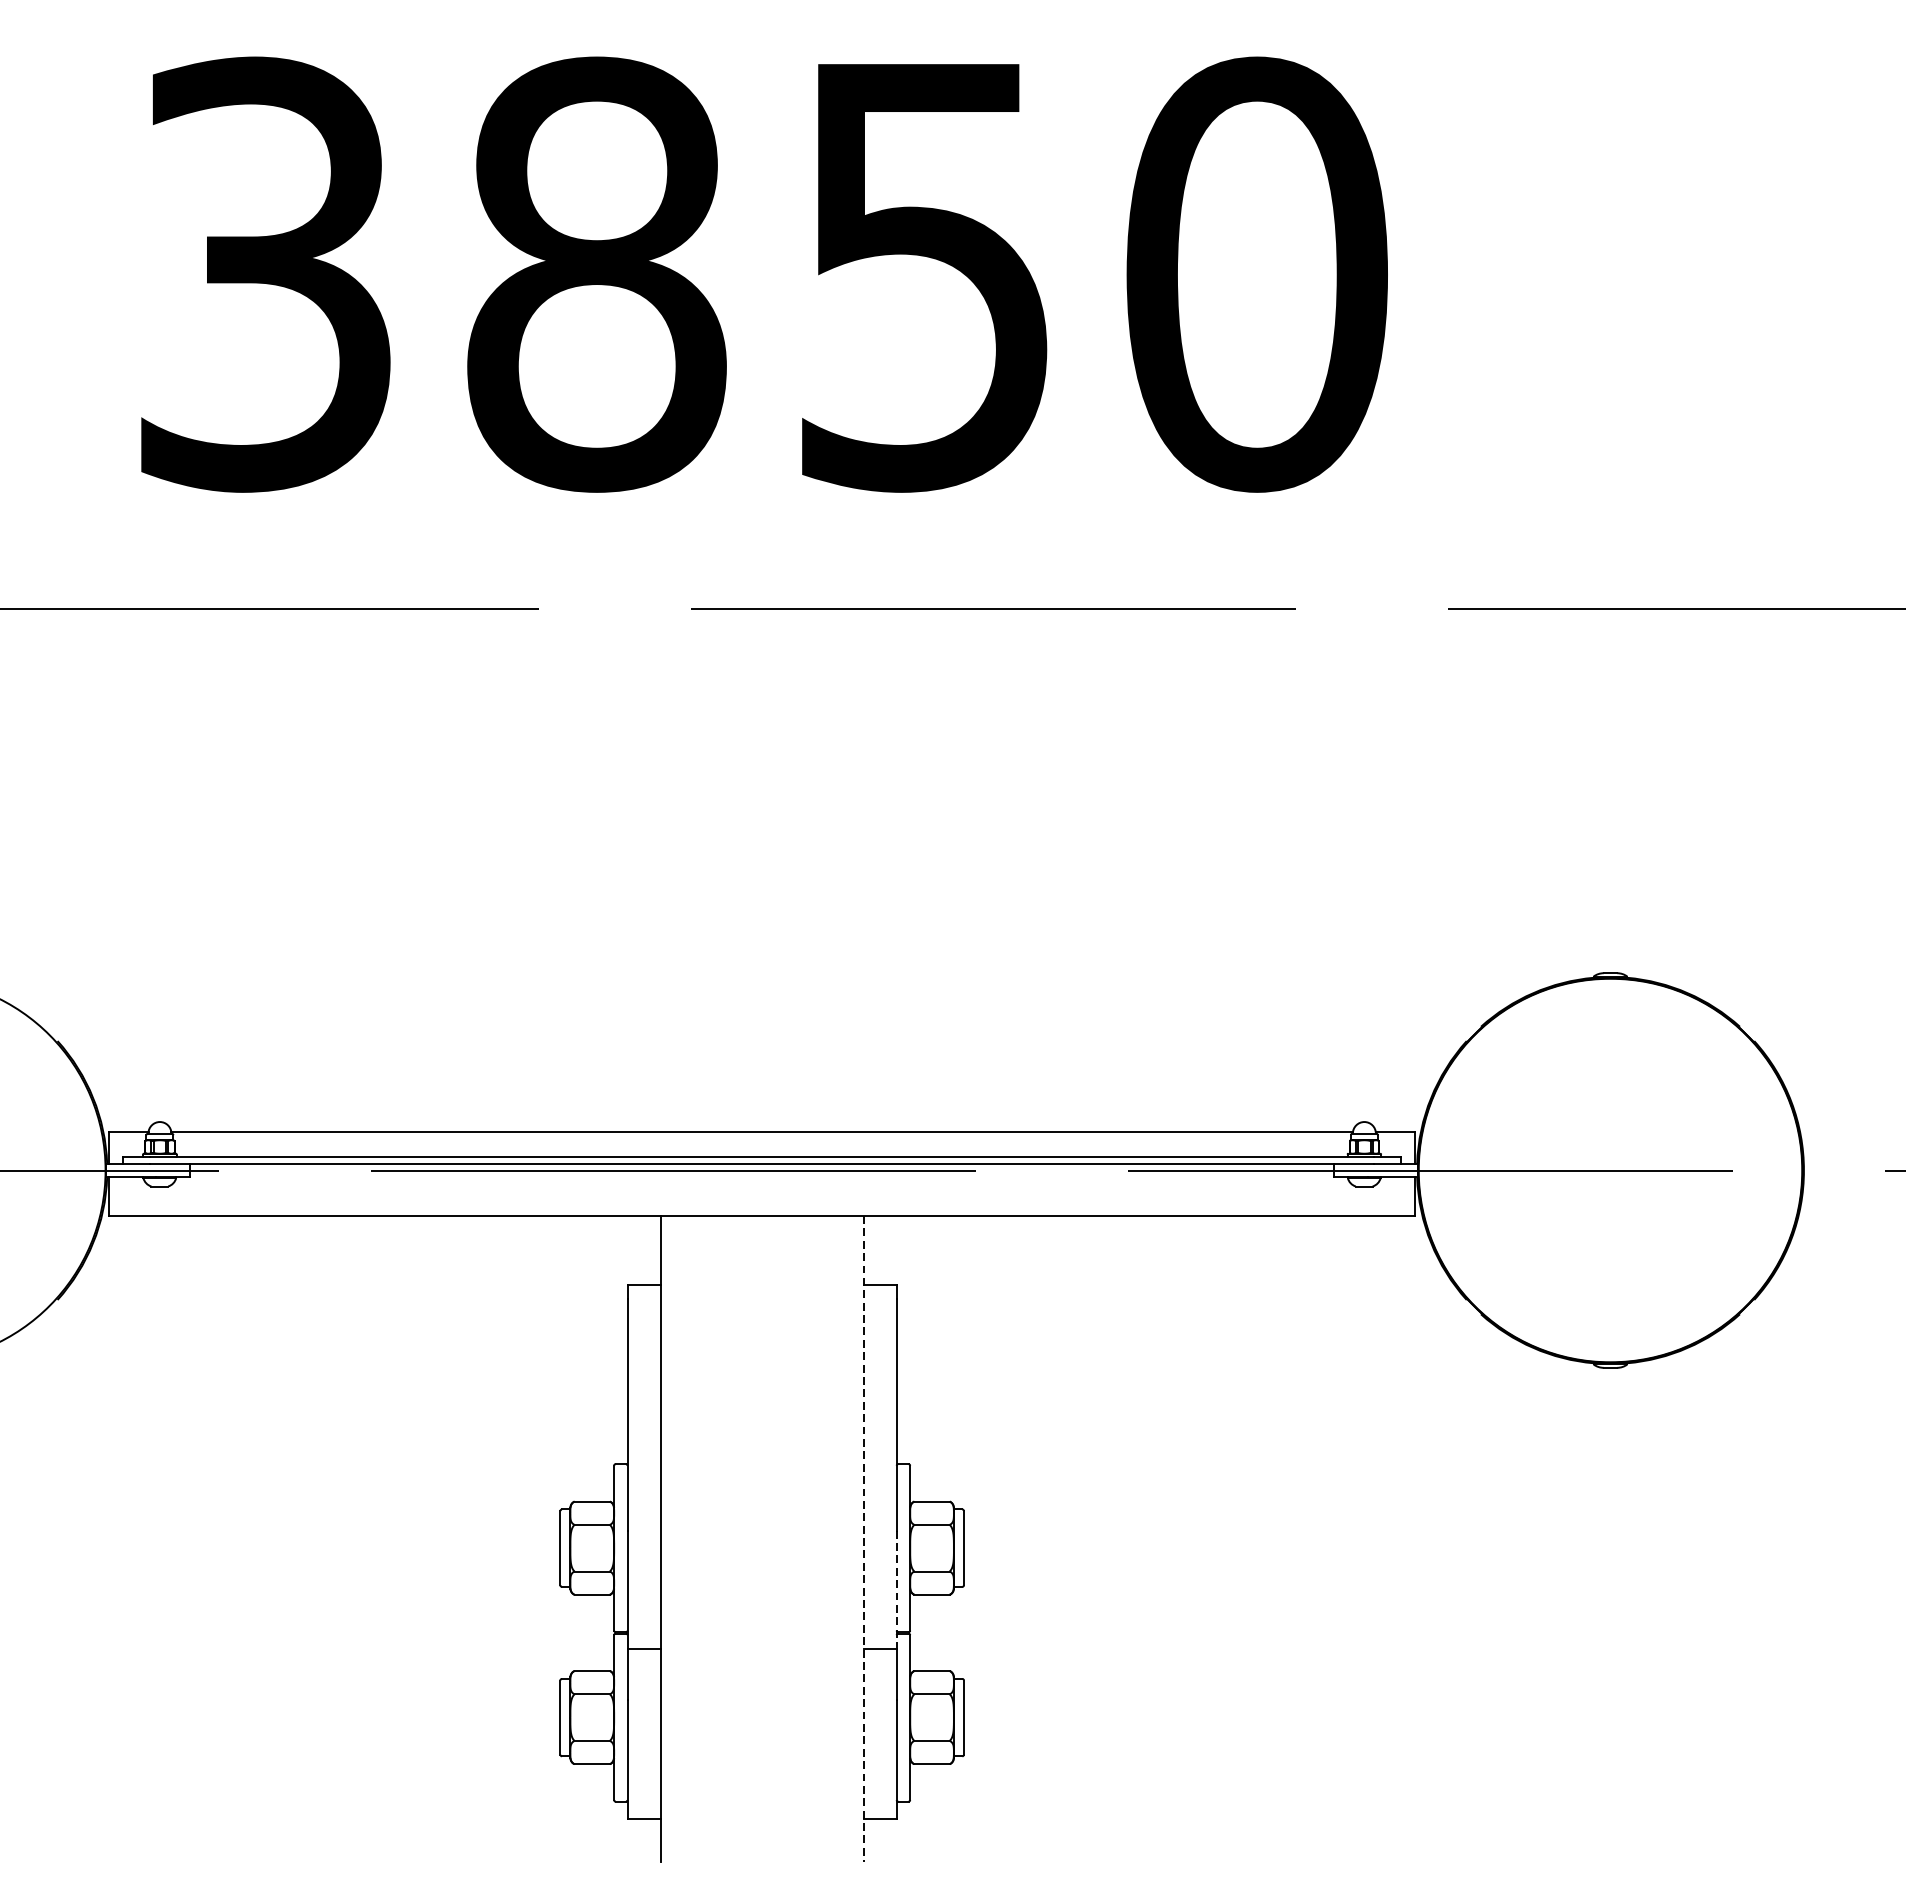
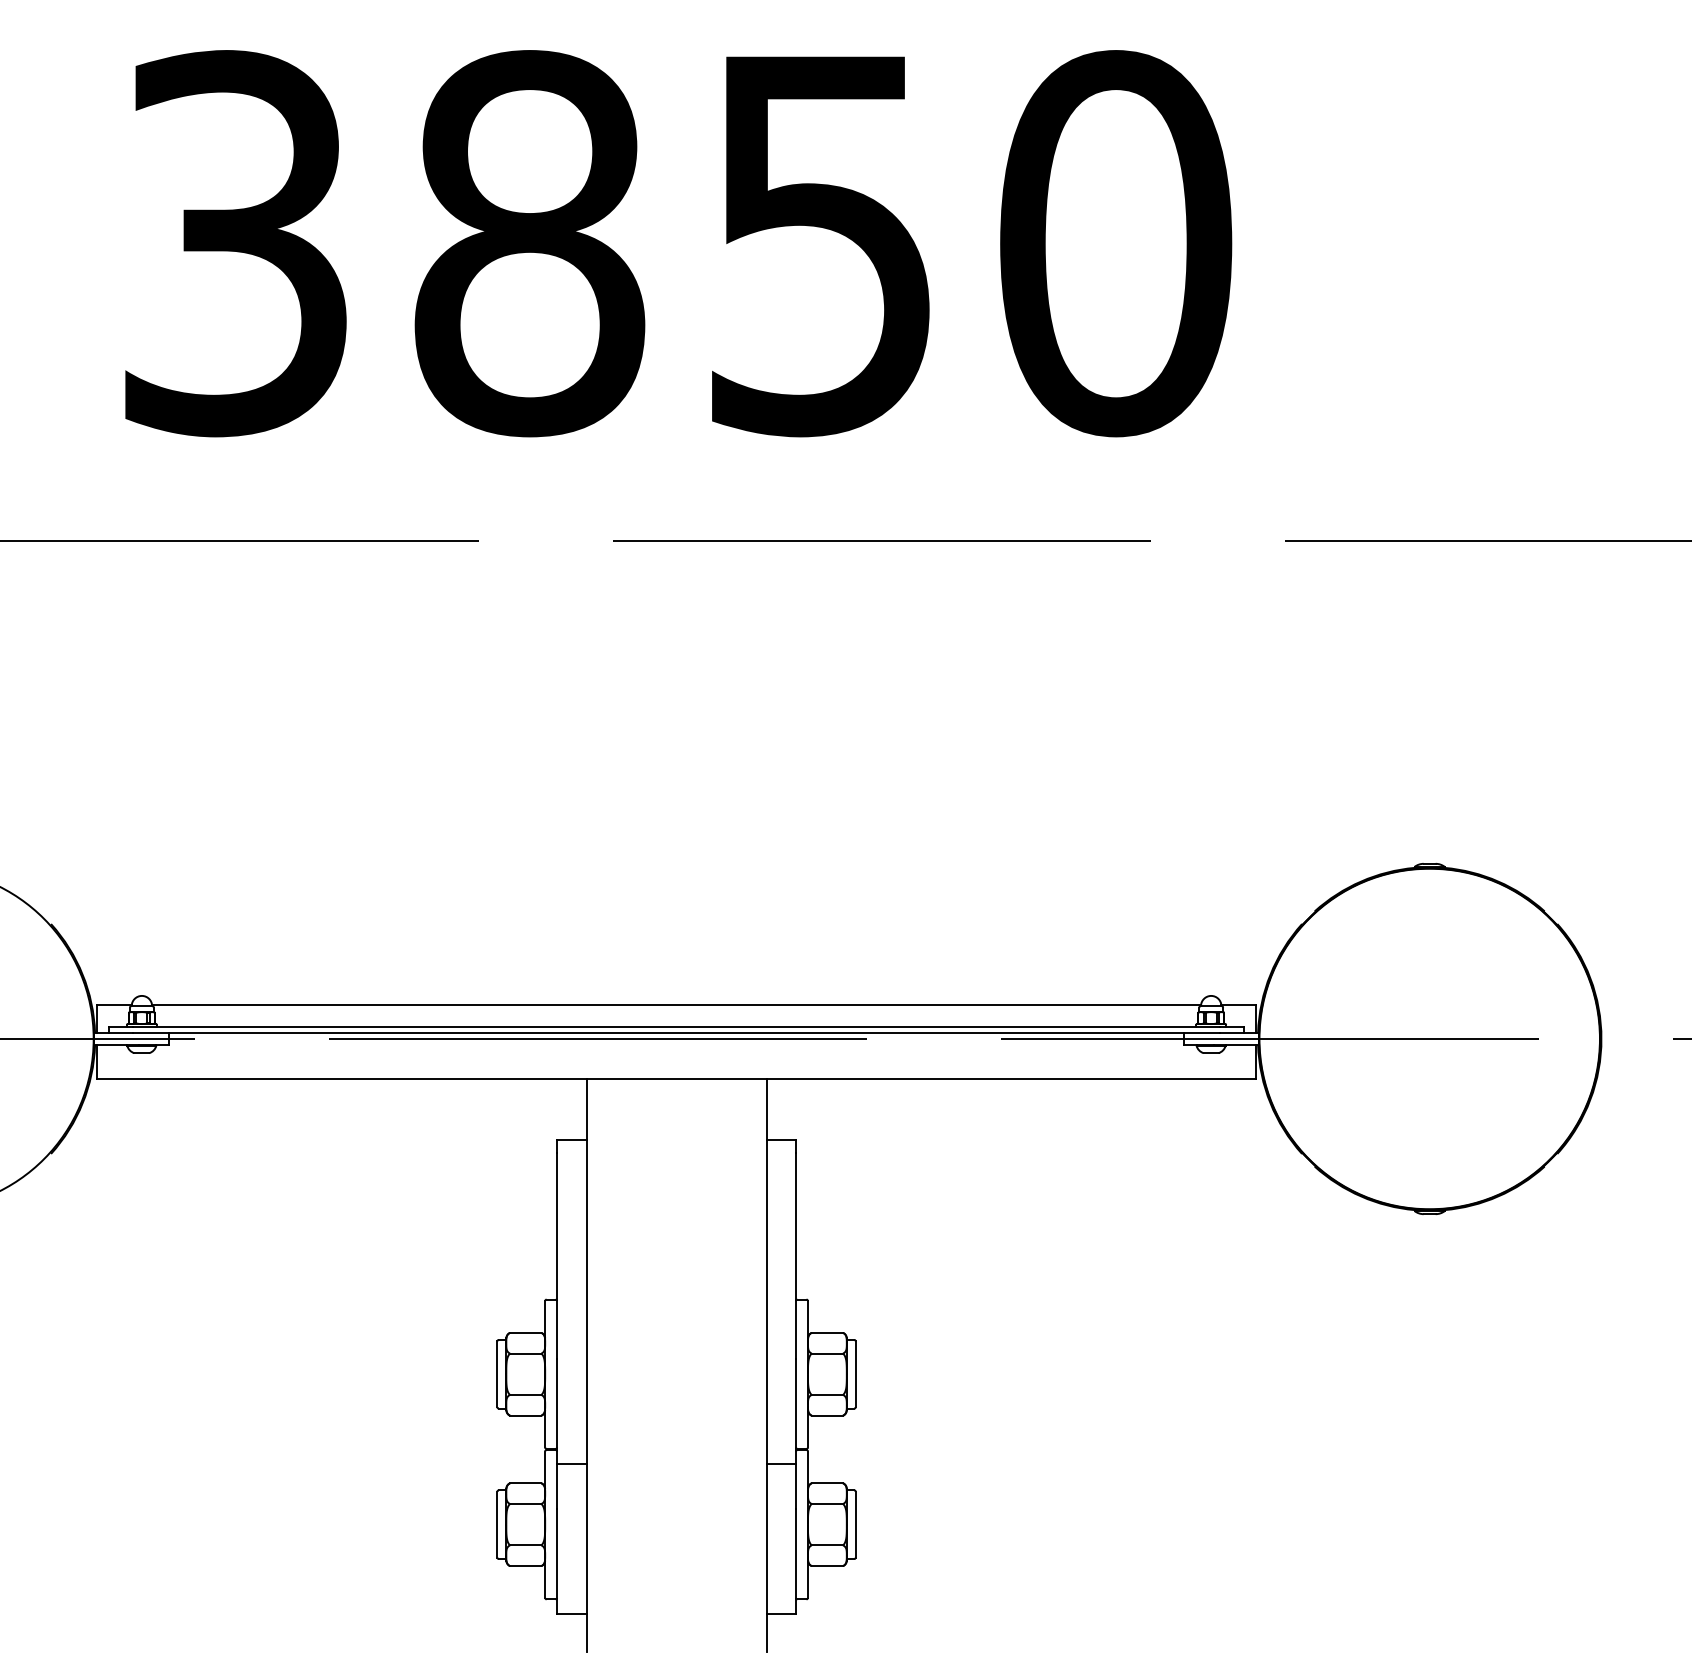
line: (863, 1538) -> (766, 1365), dashed -> solid
line: (897, 1590) -> (796, 1411), dashed -> solid

